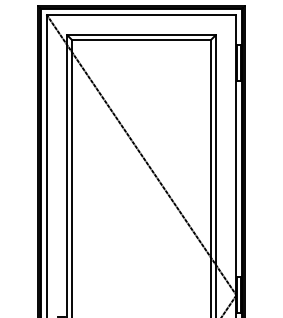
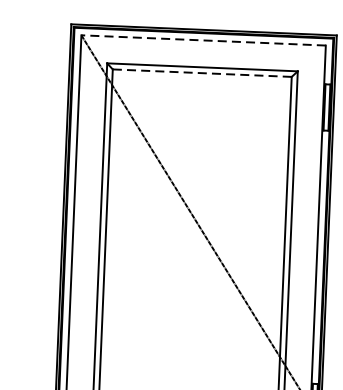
line: (141, 14) -> (203, 40), solid -> dashed
line: (141, 39) -> (202, 72), solid -> dashed

